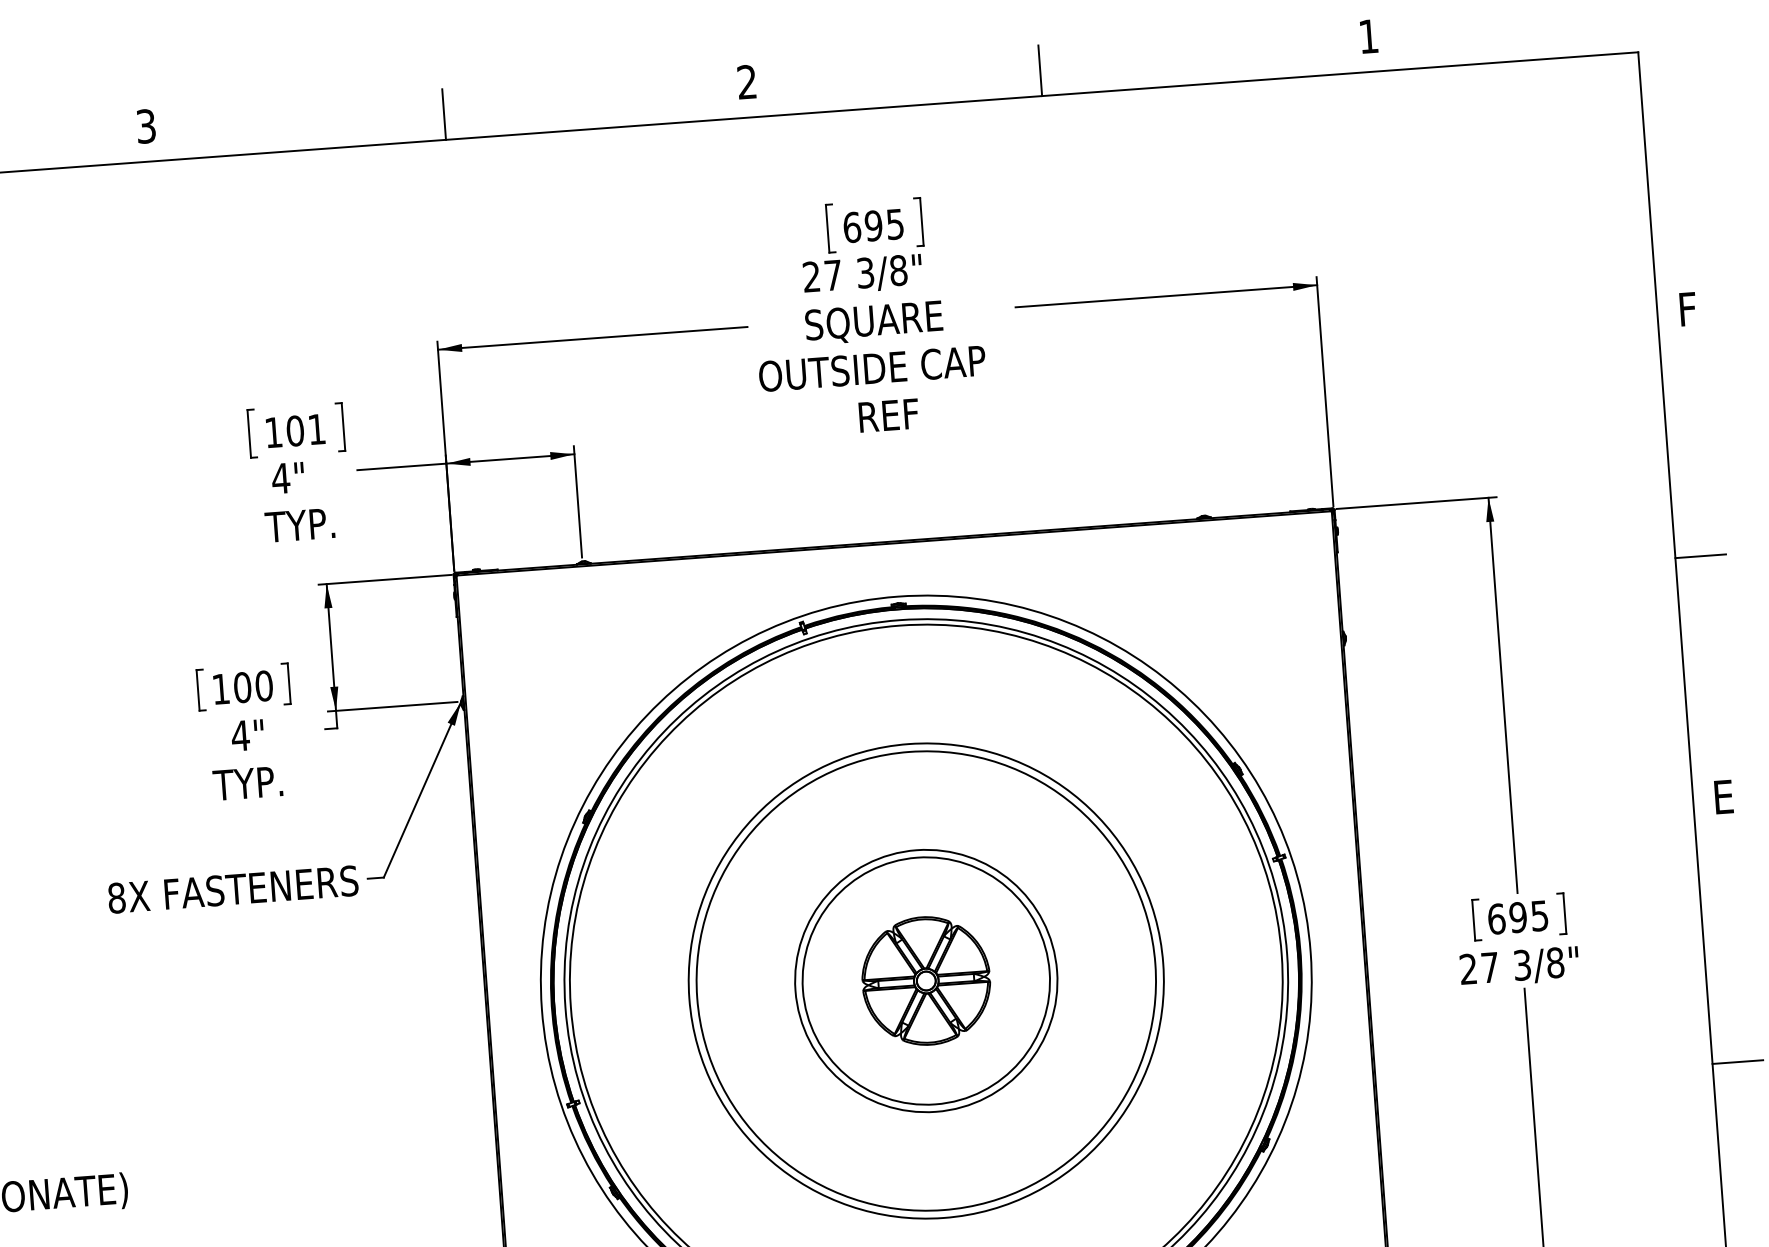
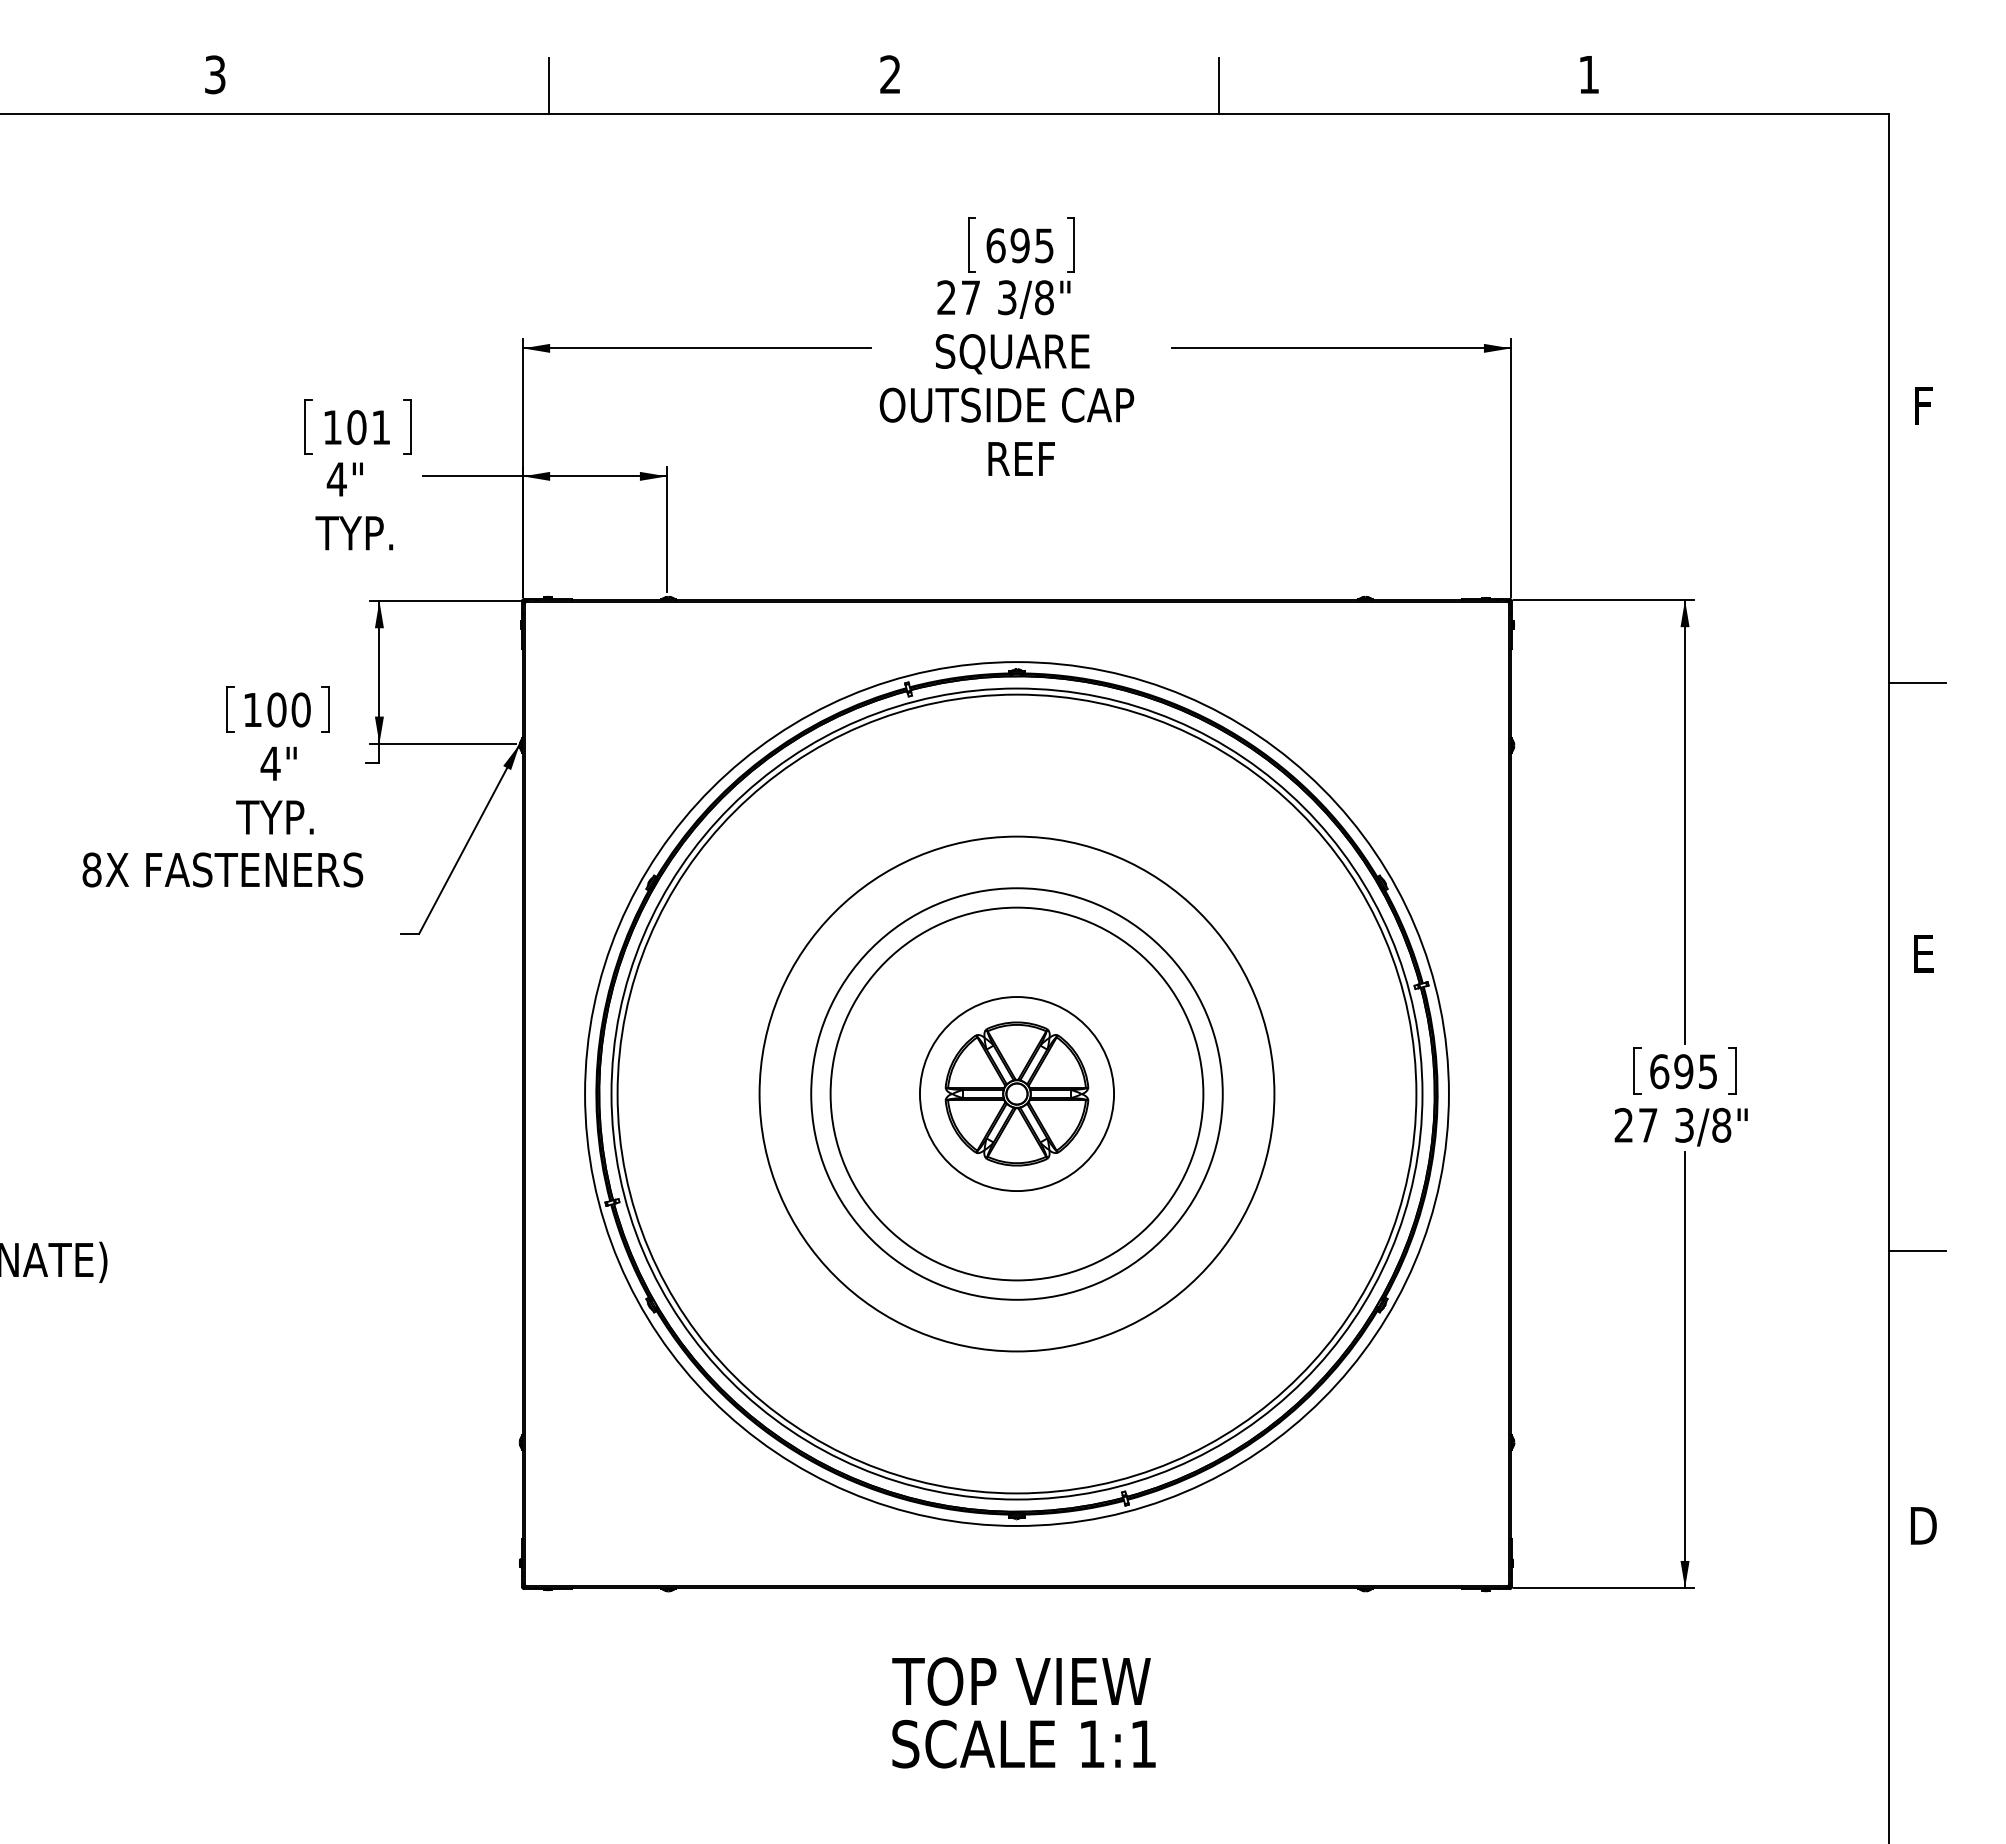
text: (232, 889) -> (222, 869), moved
circle: (925, 980) -> (1016, 1093), size x0.7
circle: (925, 980) -> (1016, 1093), size x0.7
circle: (925, 981) -> (1016, 1094), size x1.4

